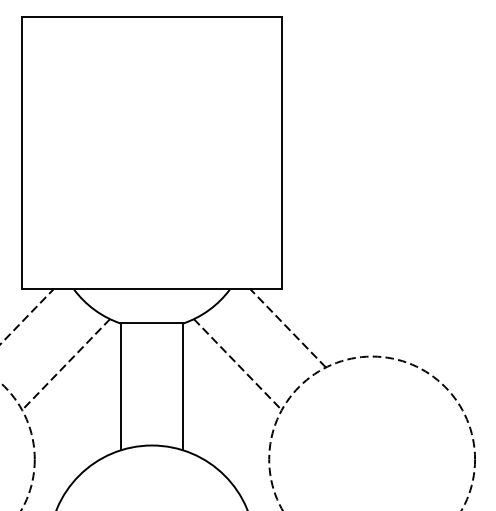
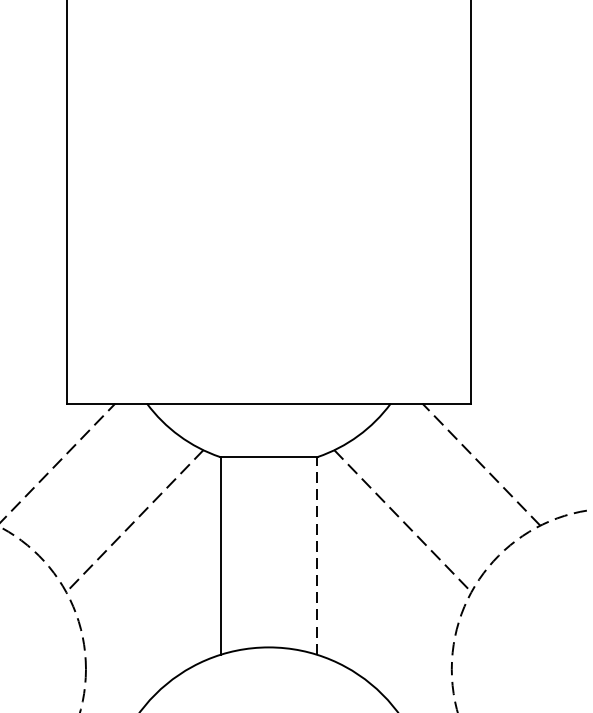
line: (182, 386) -> (316, 555), solid -> dashed

